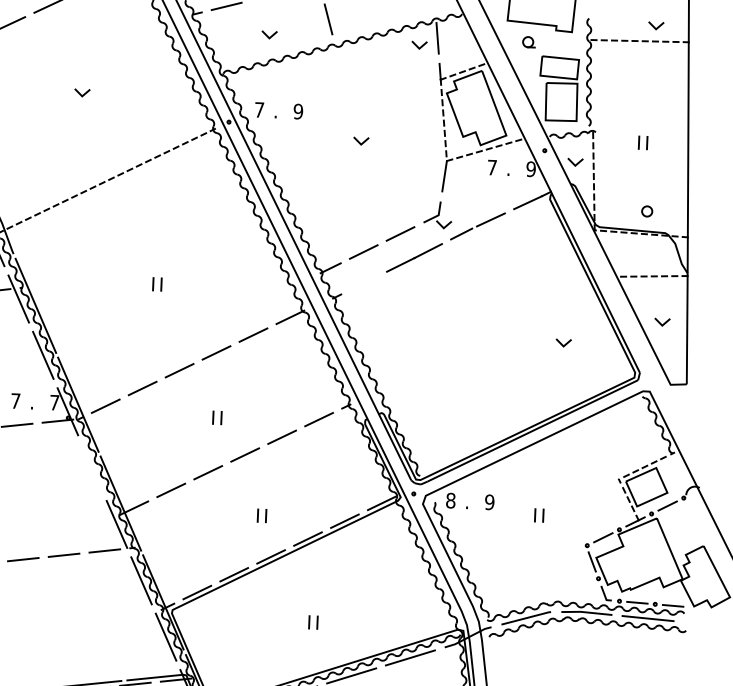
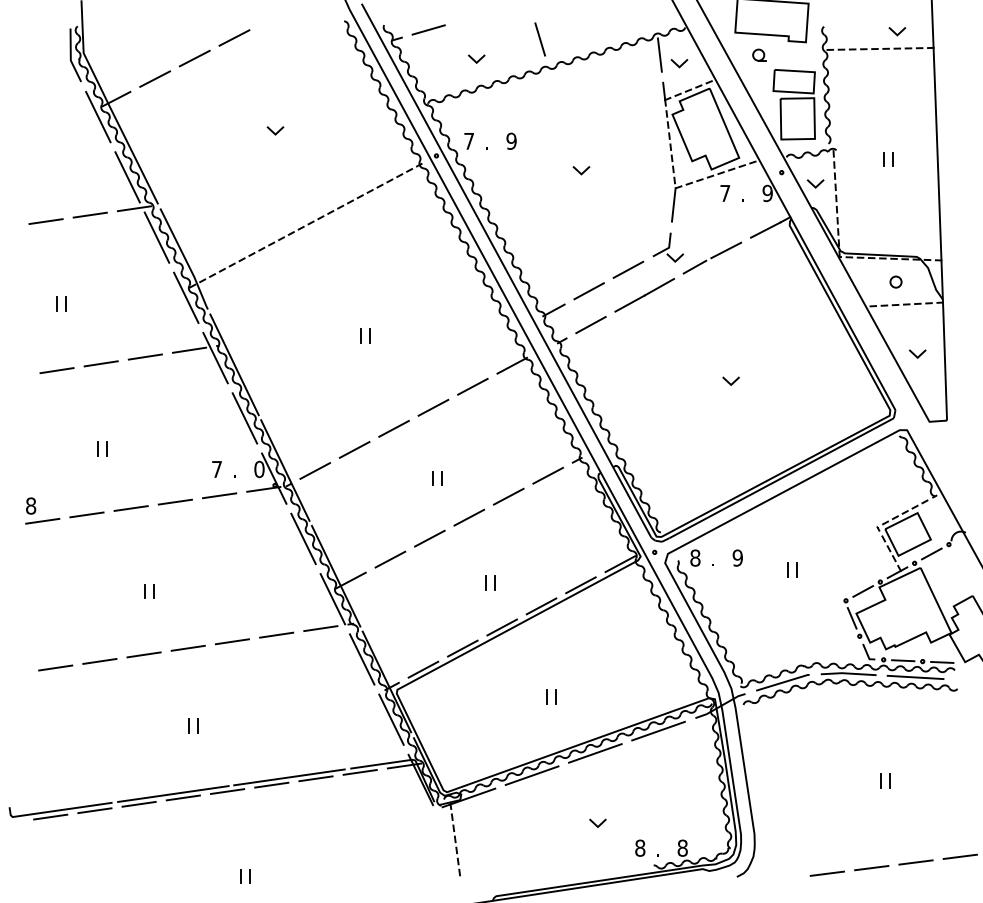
line: (419, 47) -> (679, 65), moved
circle: (646, 210) -> (895, 281), moved
line: (363, 283) -> (590, 325), added
line: (561, 343) -> (728, 381), moved
text: (54, 402) -> (259, 469), 7 -> 0
line: (92, 467) -> (303, 538), added

